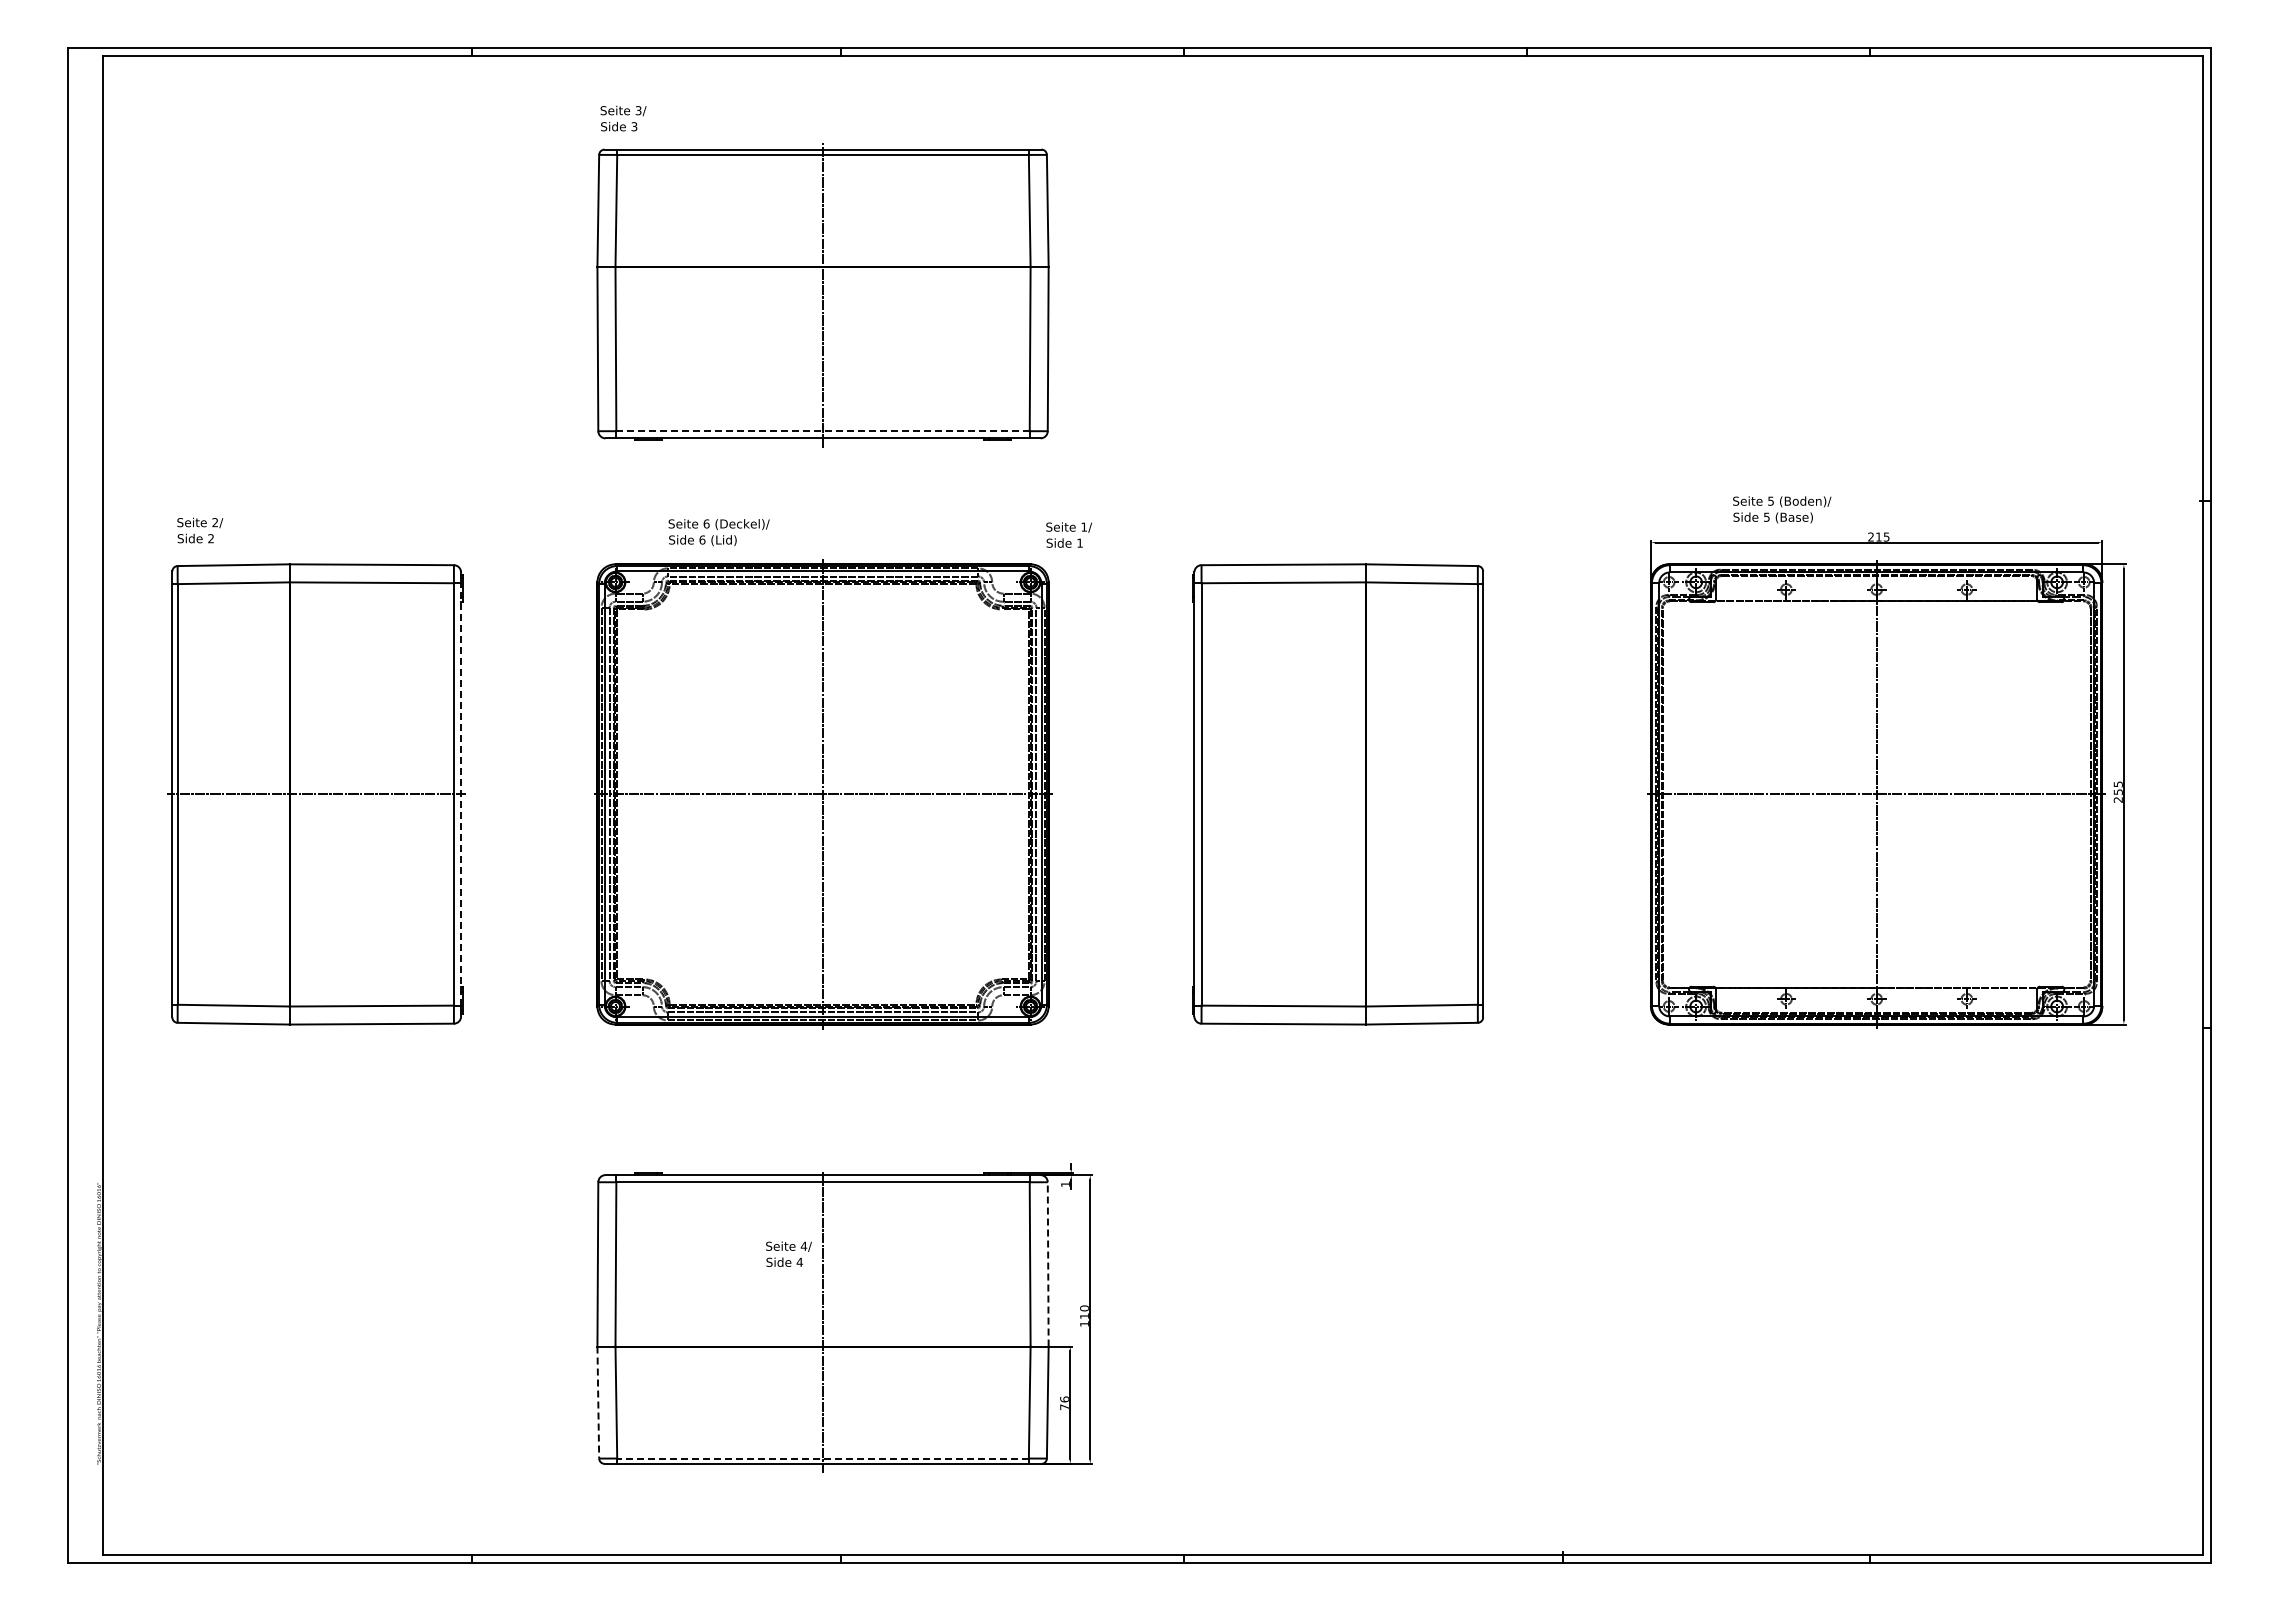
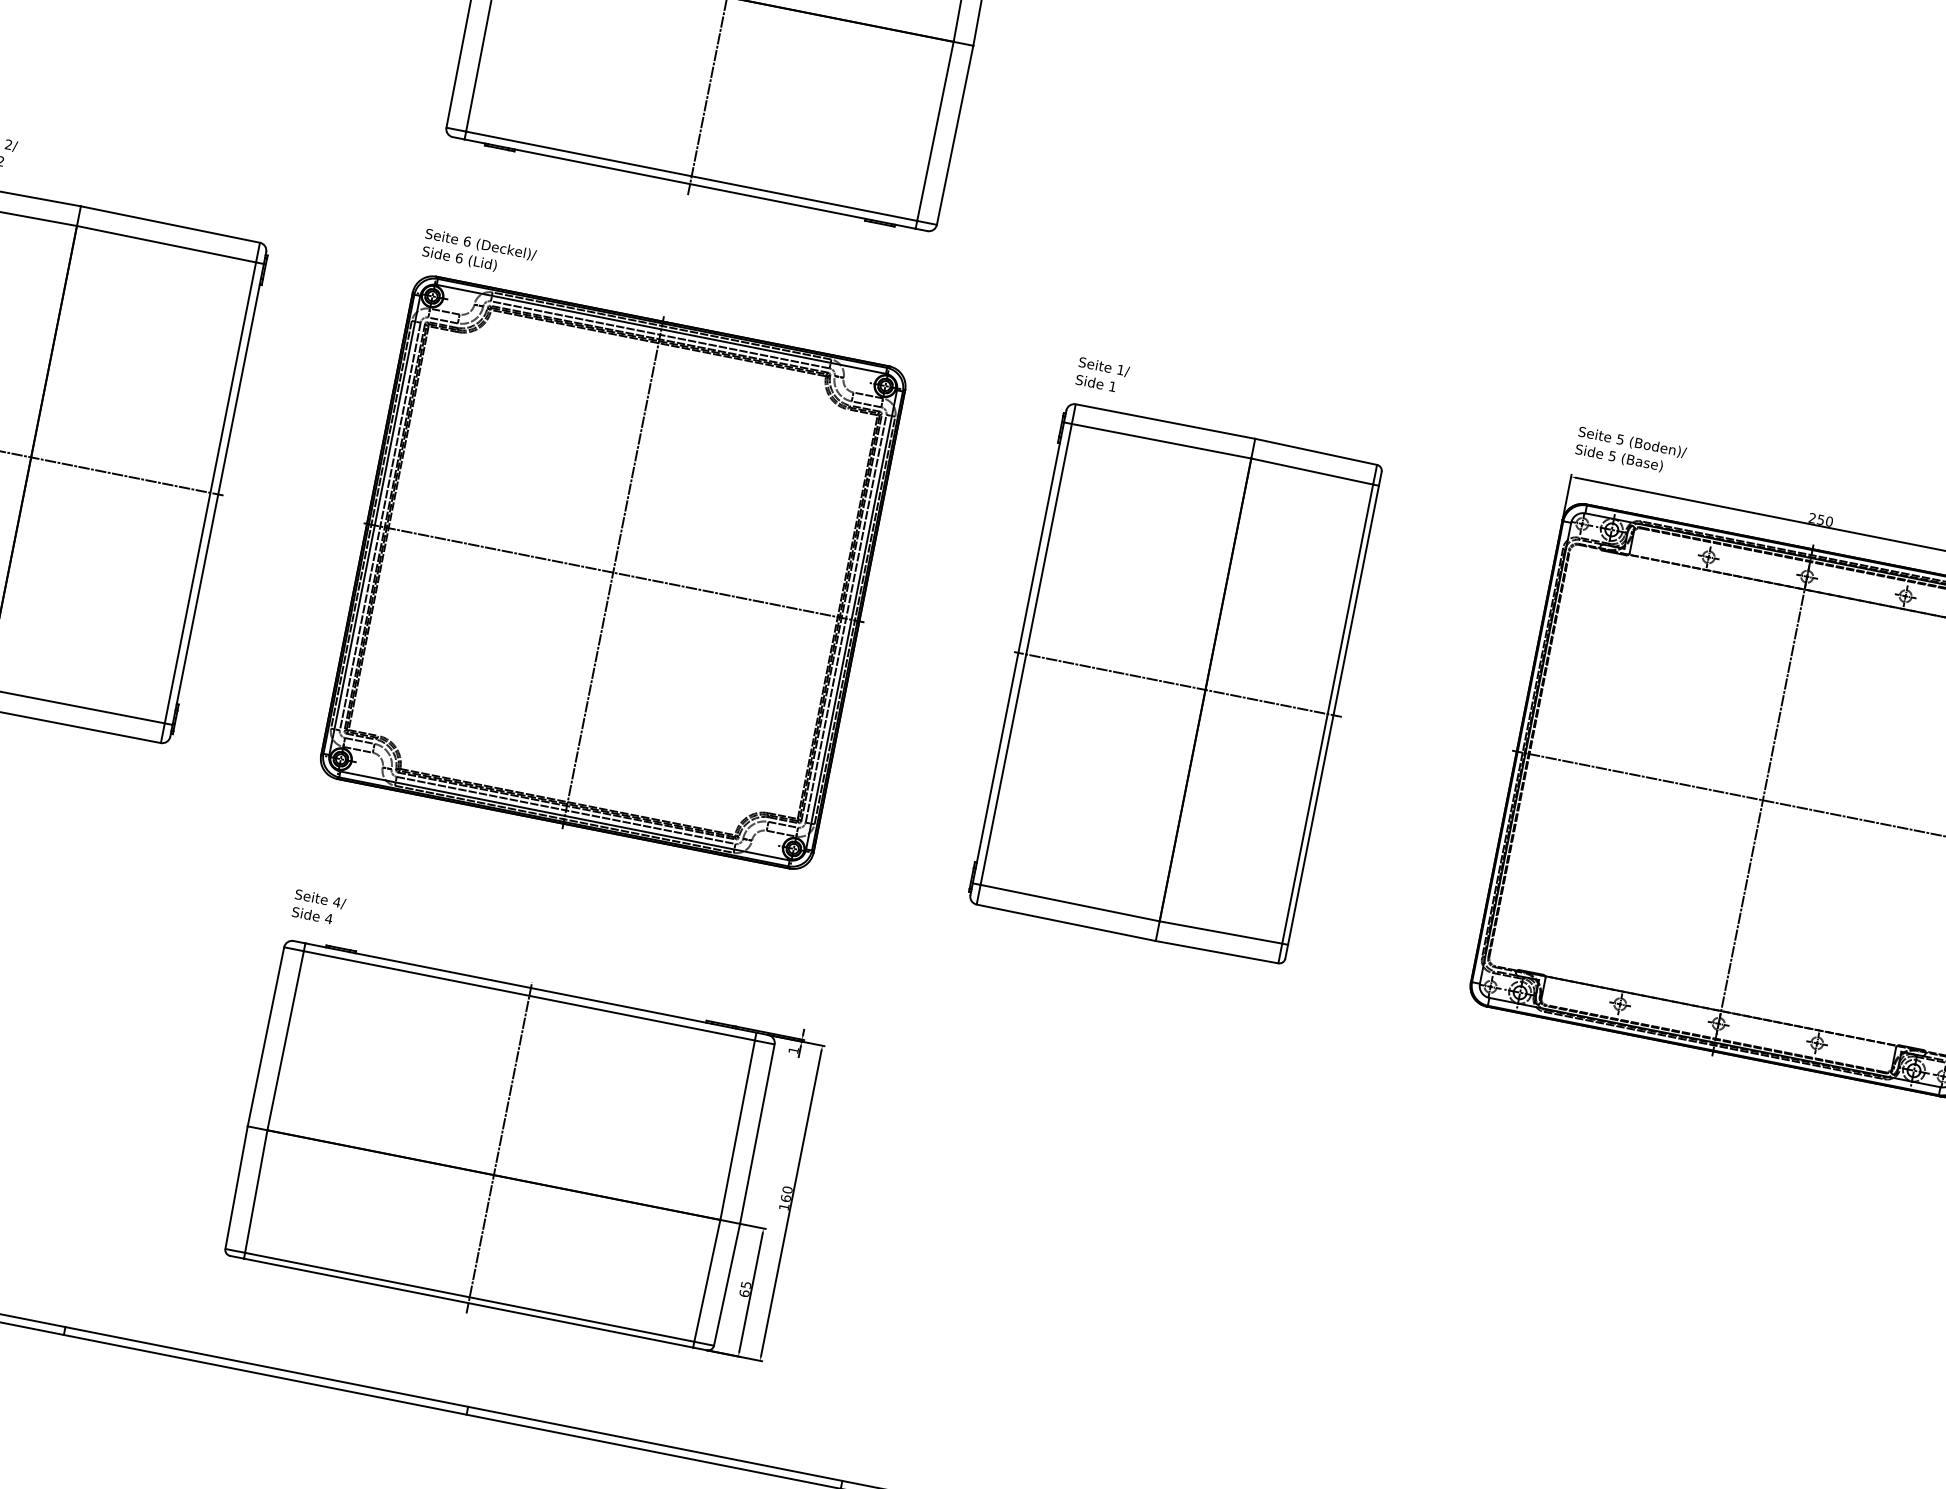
line: (823, 431) -> (692, 176), dashed -> solid
text: (1782, 509) -> (1631, 451), moved
text: (718, 532) -> (478, 253), moved
text: (1068, 534) -> (1101, 374), moved
text: (1882, 536) -> (1825, 520), 215 -> 250
line: (461, 793) -> (218, 493), dashed -> solid
line: (1340, 794) -> (1177, 684), added
text: (788, 1253) -> (318, 906), moved
line: (1048, 1263) -> (757, 1133), dashed -> solid
text: (1084, 1316) -> (785, 1198), 110 -> 160
line: (598, 1402) -> (236, 1187), dashed -> solid
text: (1064, 1403) -> (745, 1289), 76 -> 65
line: (823, 1458) -> (470, 1297), dashed -> solid

